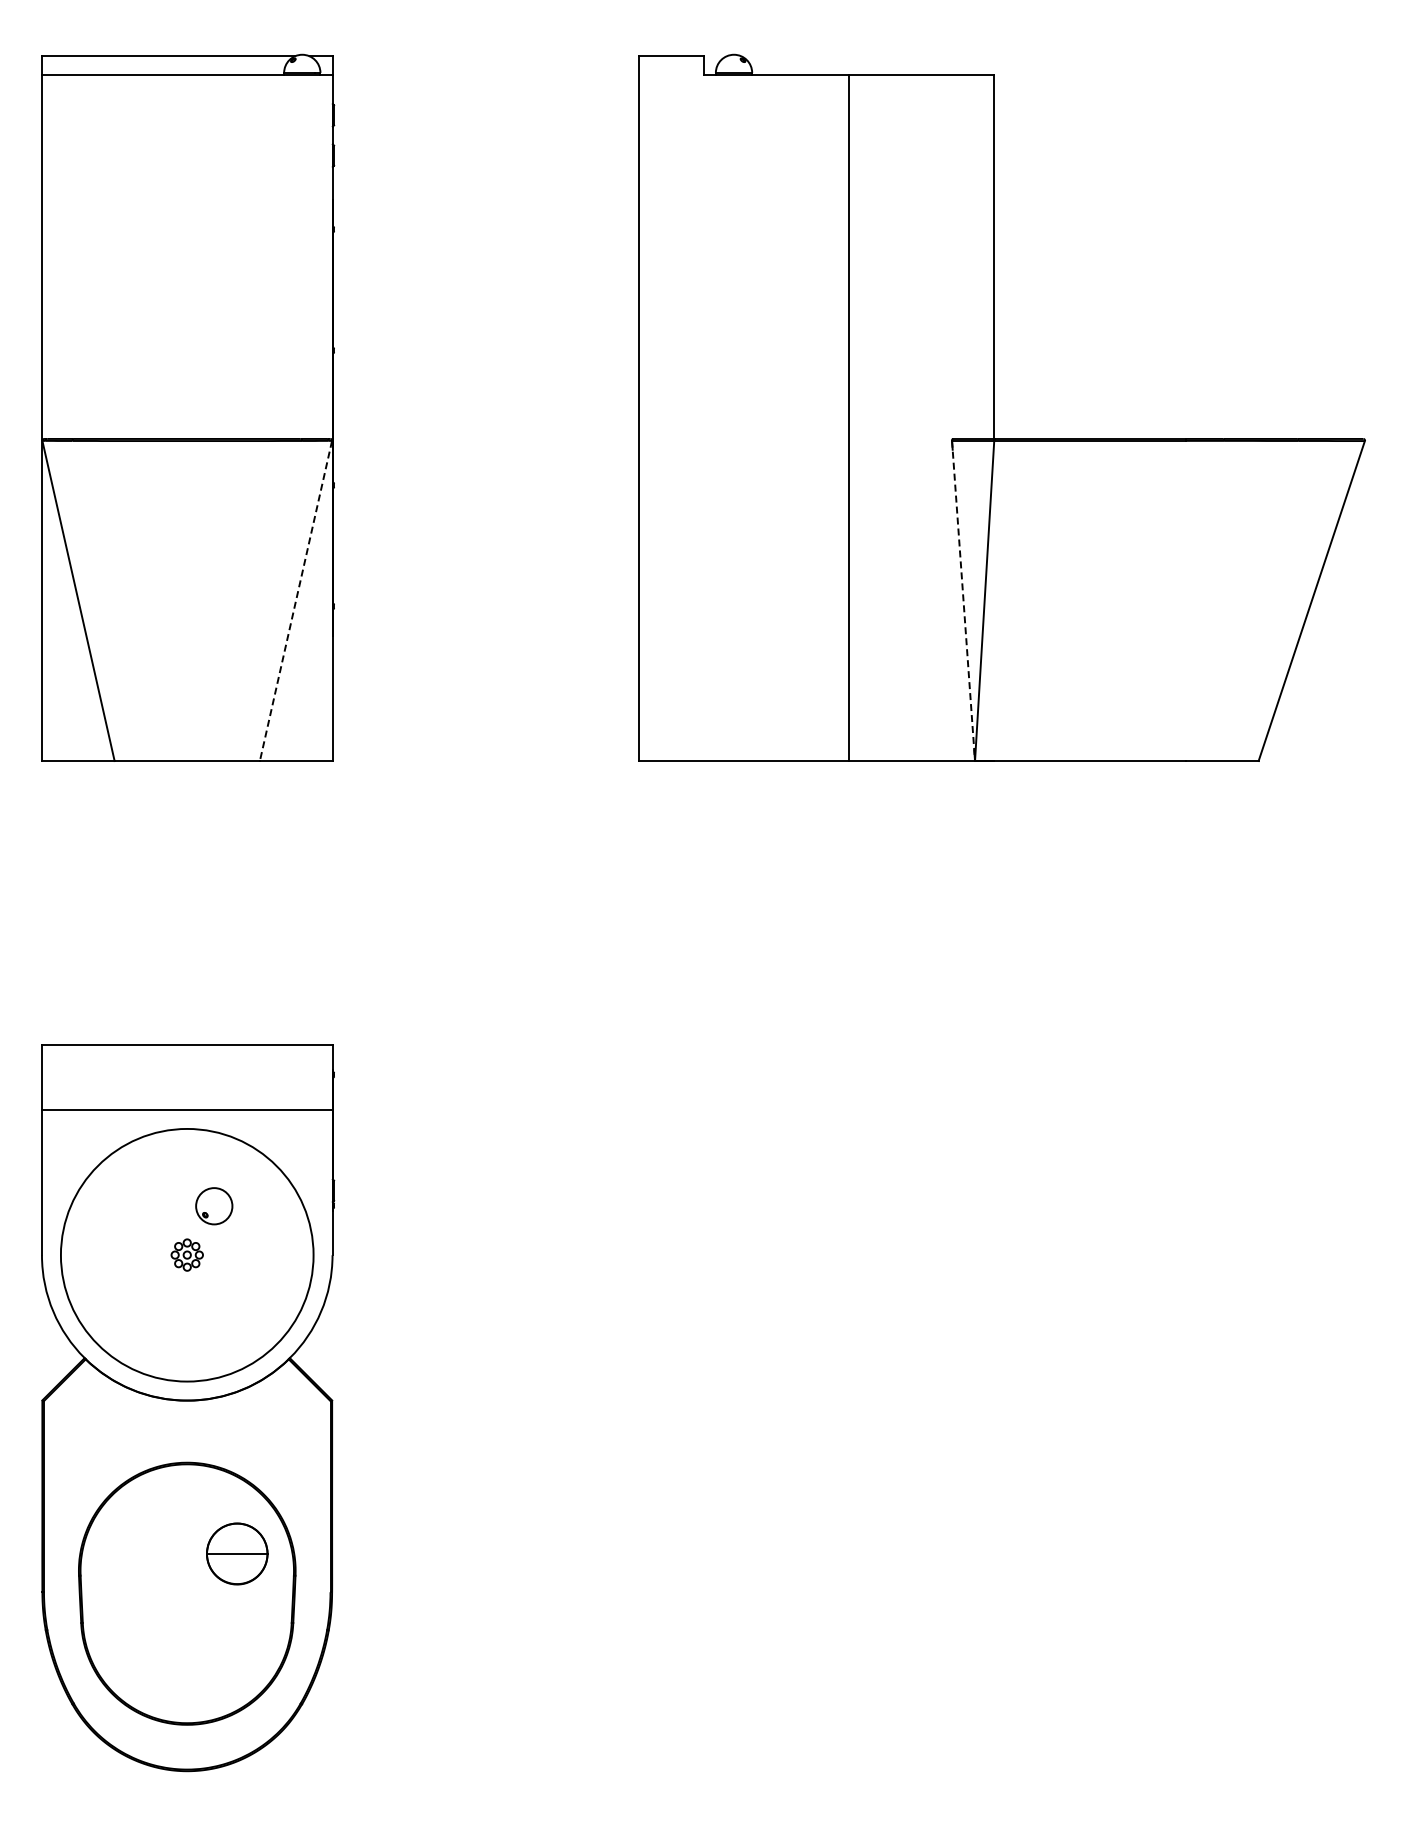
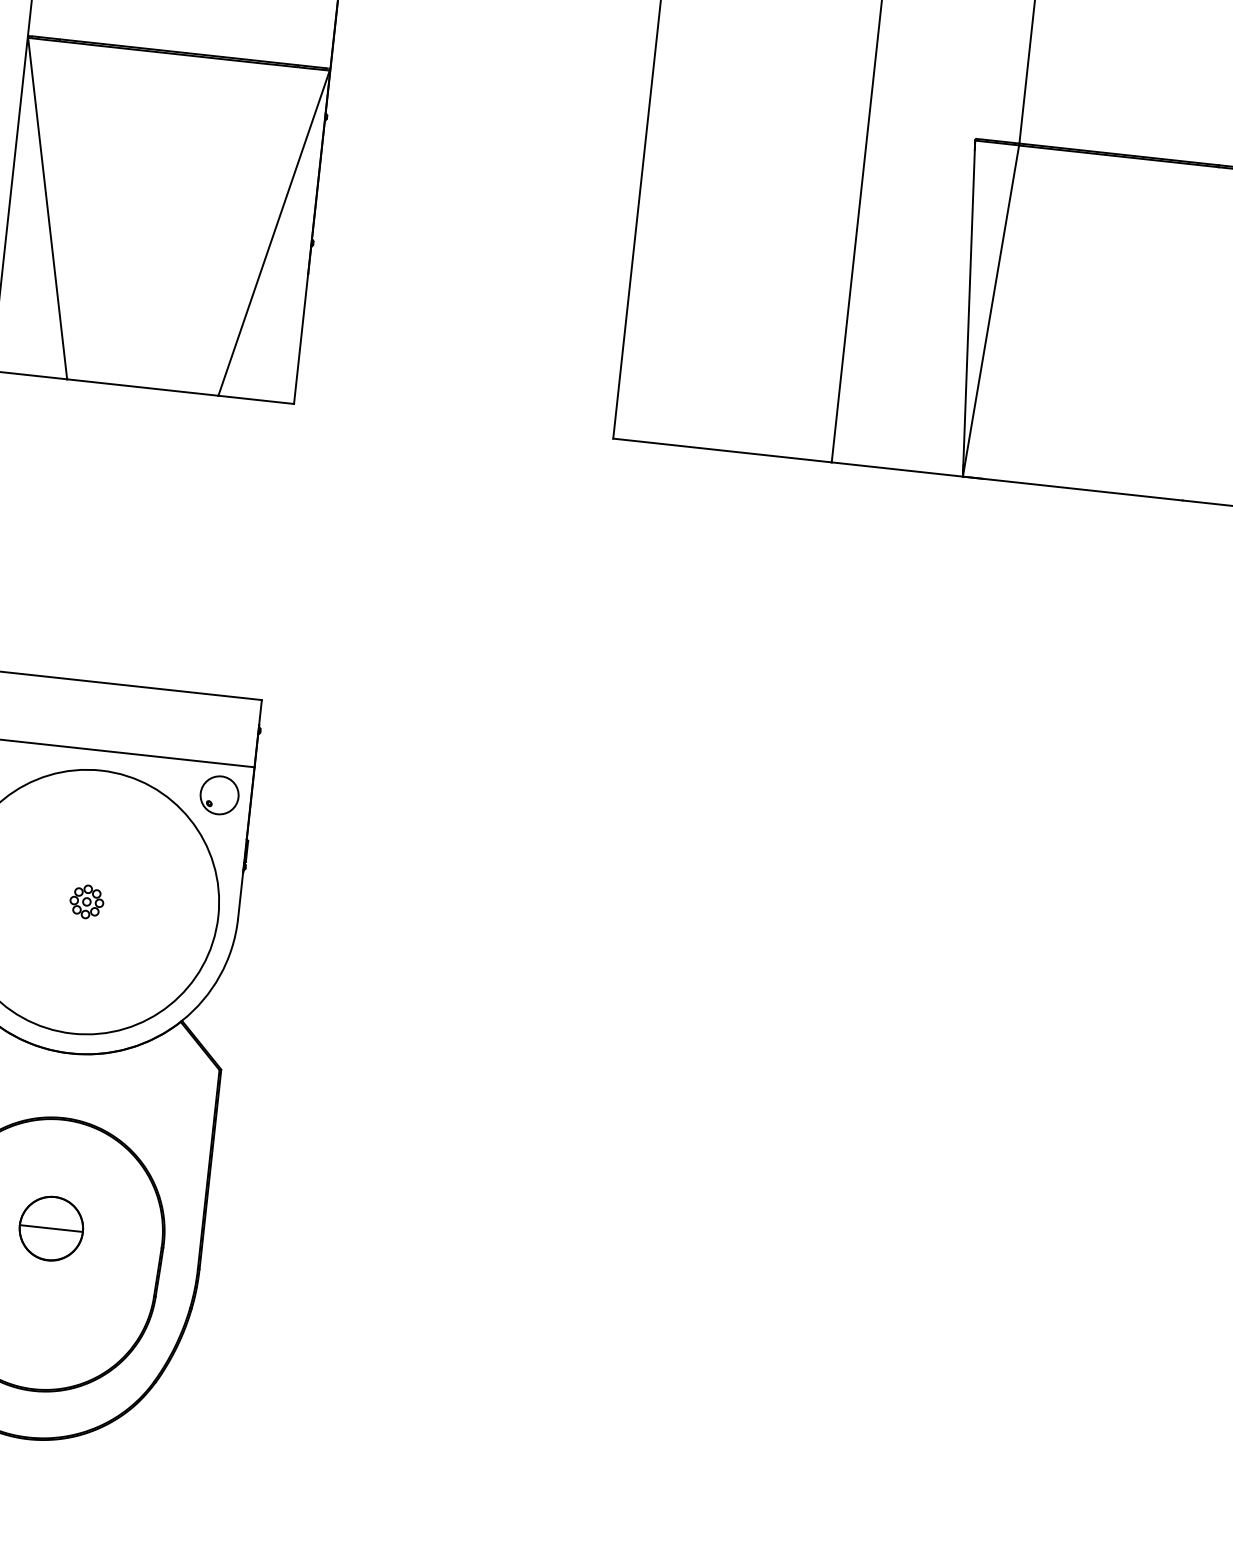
line: (963, 600) -> (969, 308), dashed -> solid
line: (295, 601) -> (273, 233), dashed -> solid
part: (214, 1206) -> (219, 795), moved
part: (237, 1553) -> (51, 1228), moved

